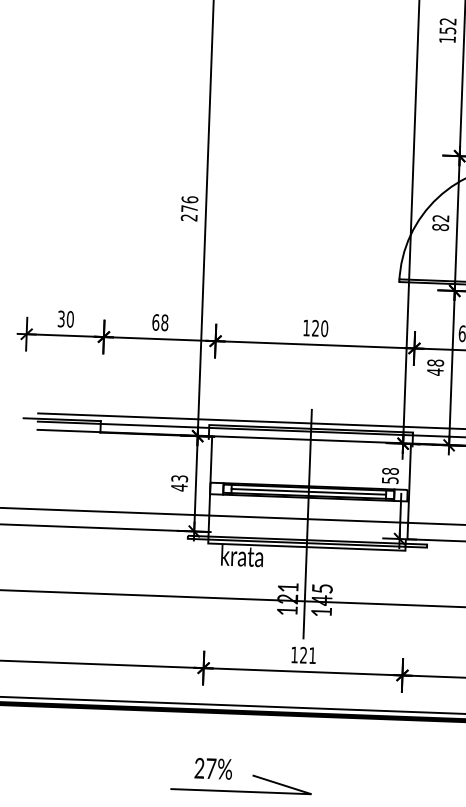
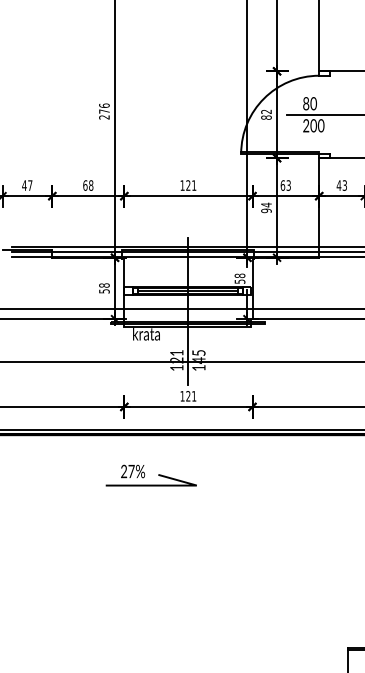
text: (66, 319) -> (27, 185), 30 -> 47
text: (325, 328) -> (194, 185), 120 -> 121
text: (435, 366) -> (266, 207), 48 -> 94
text: (179, 483) -> (104, 288), 43 -> 58

